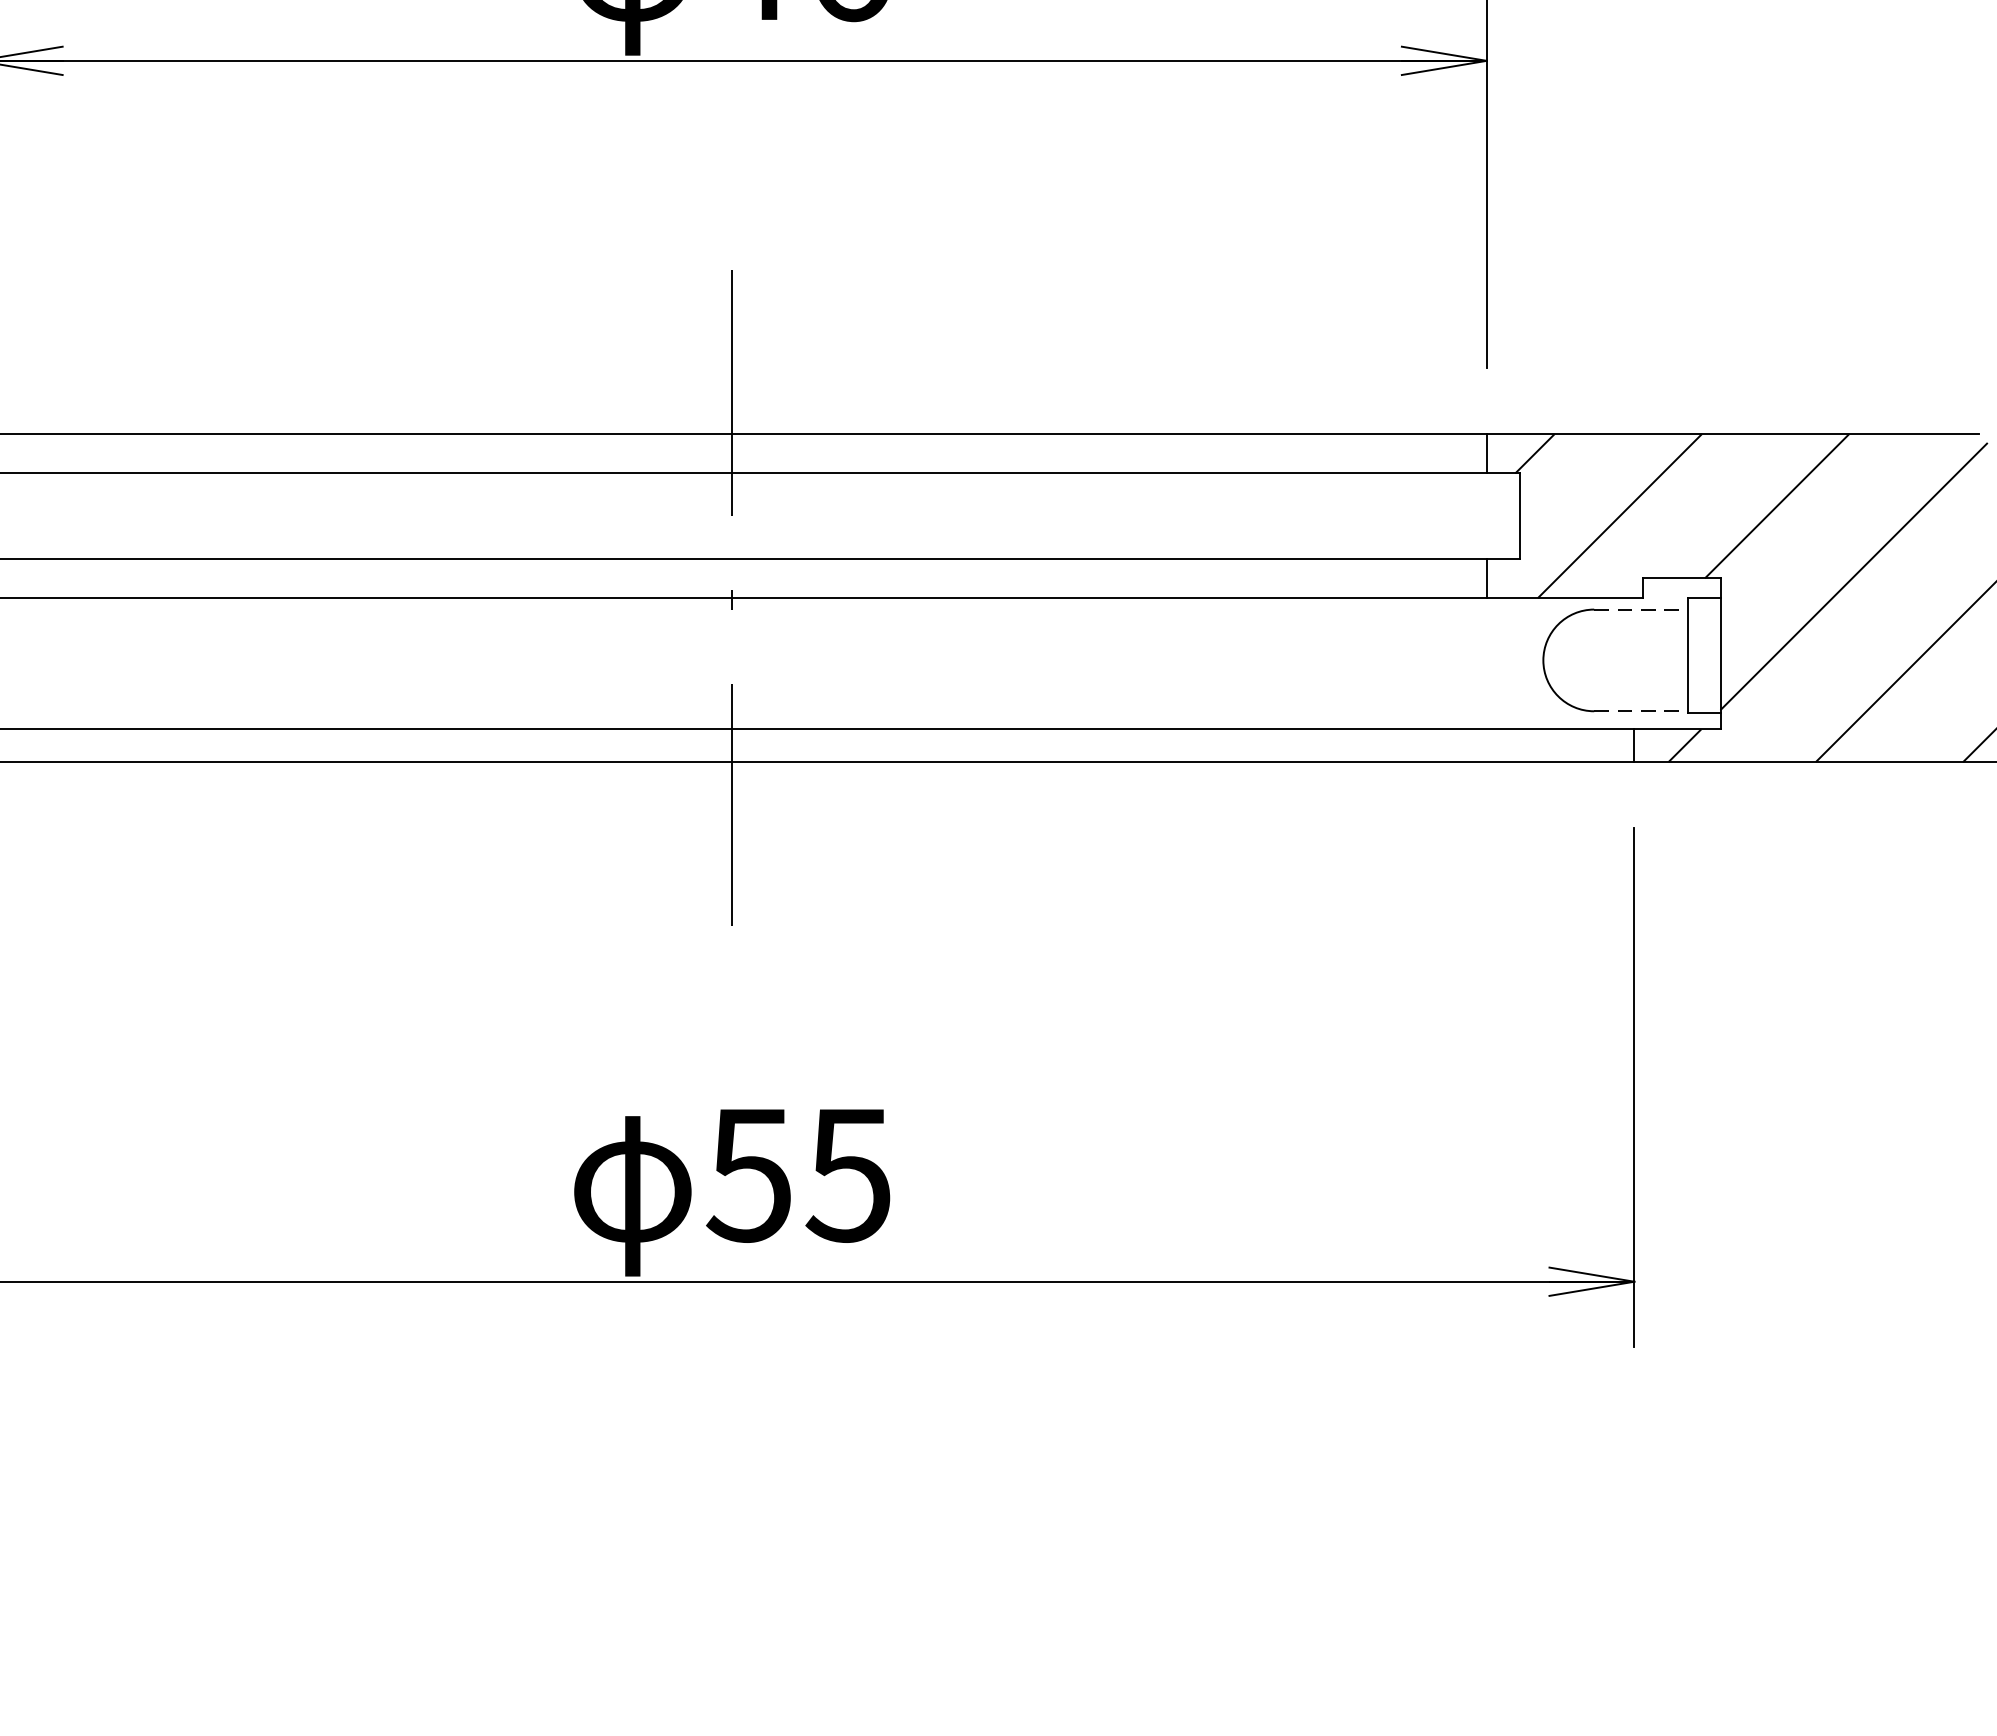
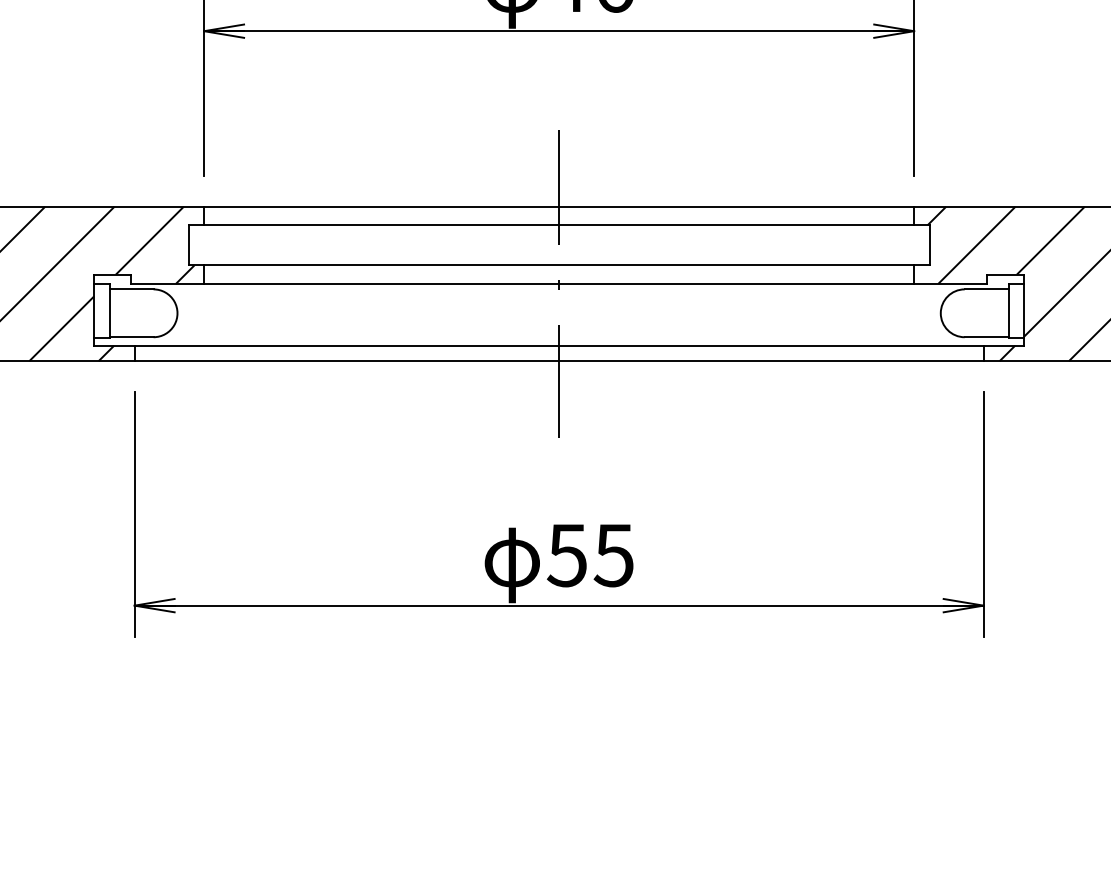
line: (1640, 609) -> (986, 289), dashed -> solid
line: (1640, 711) -> (986, 337), dashed -> solid

